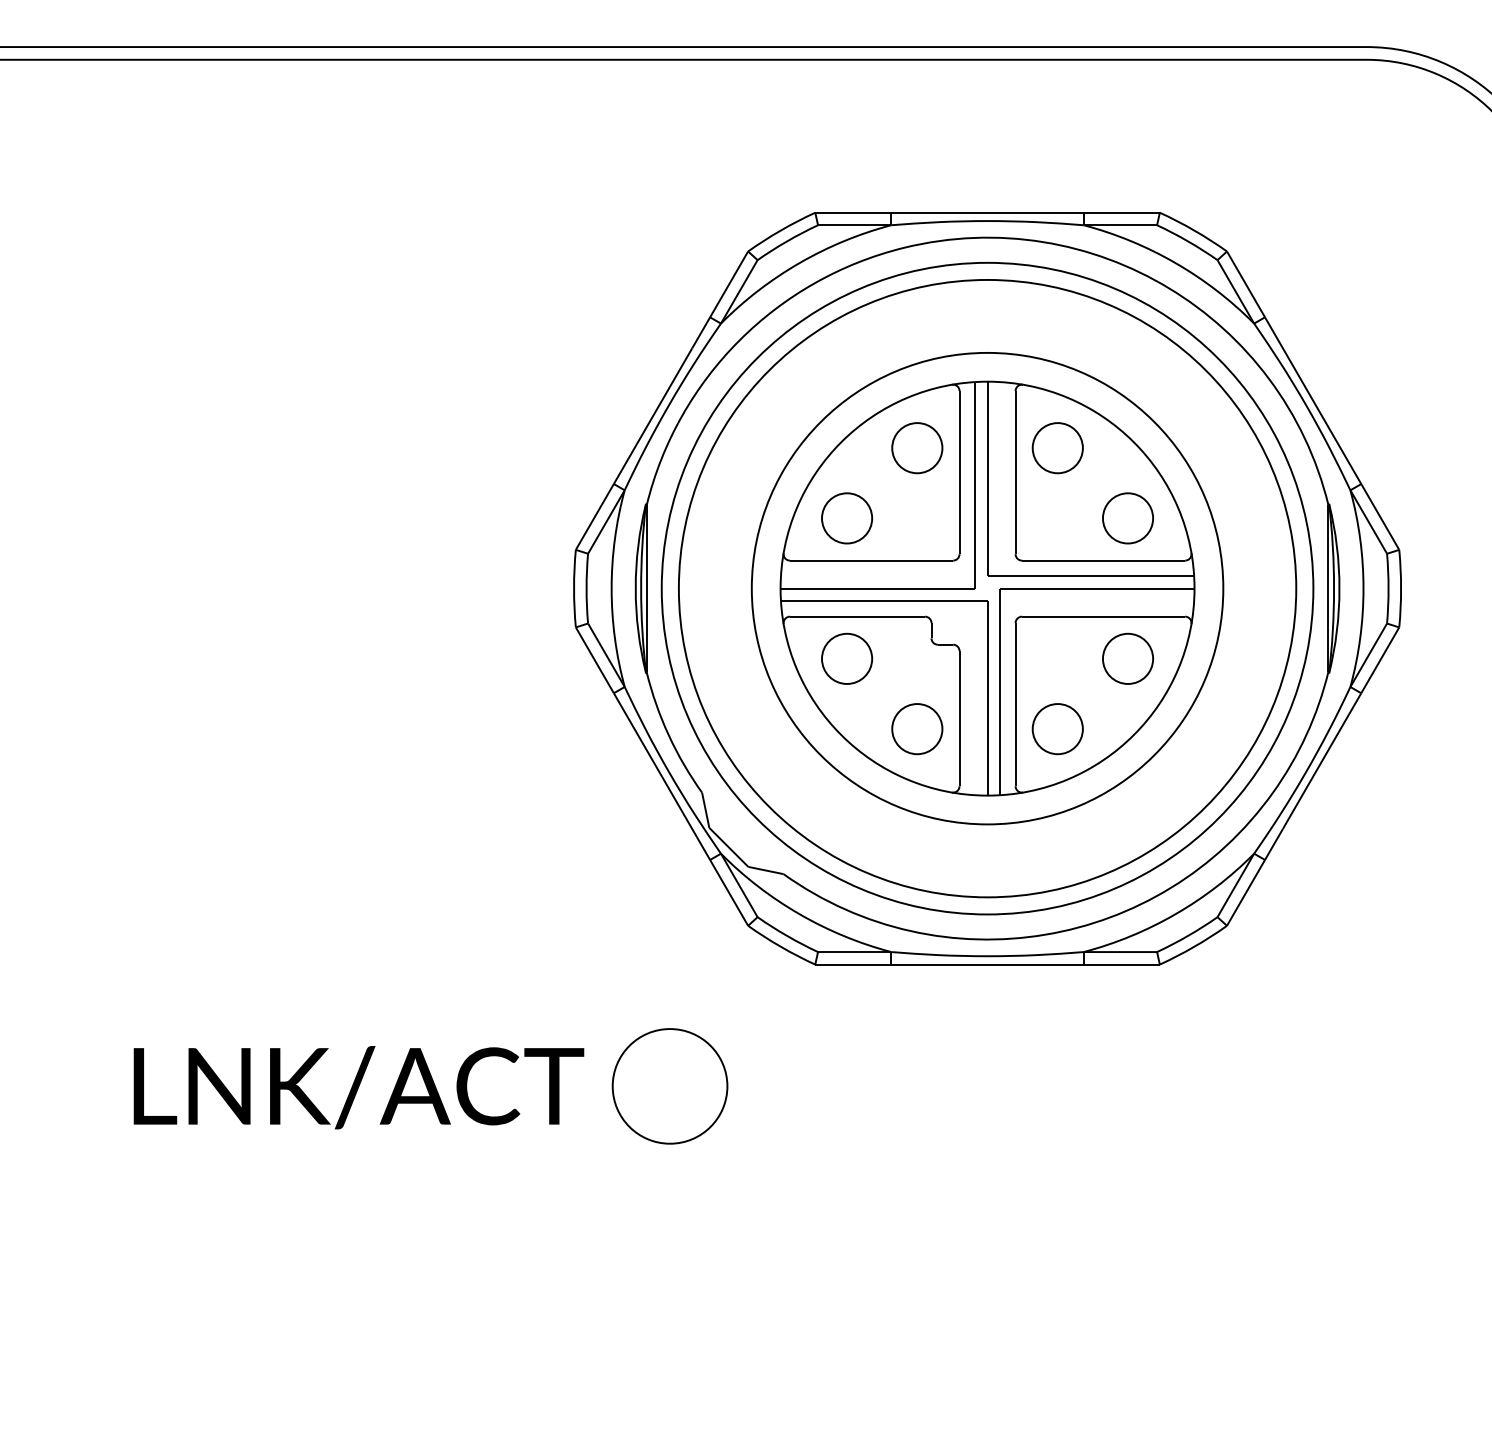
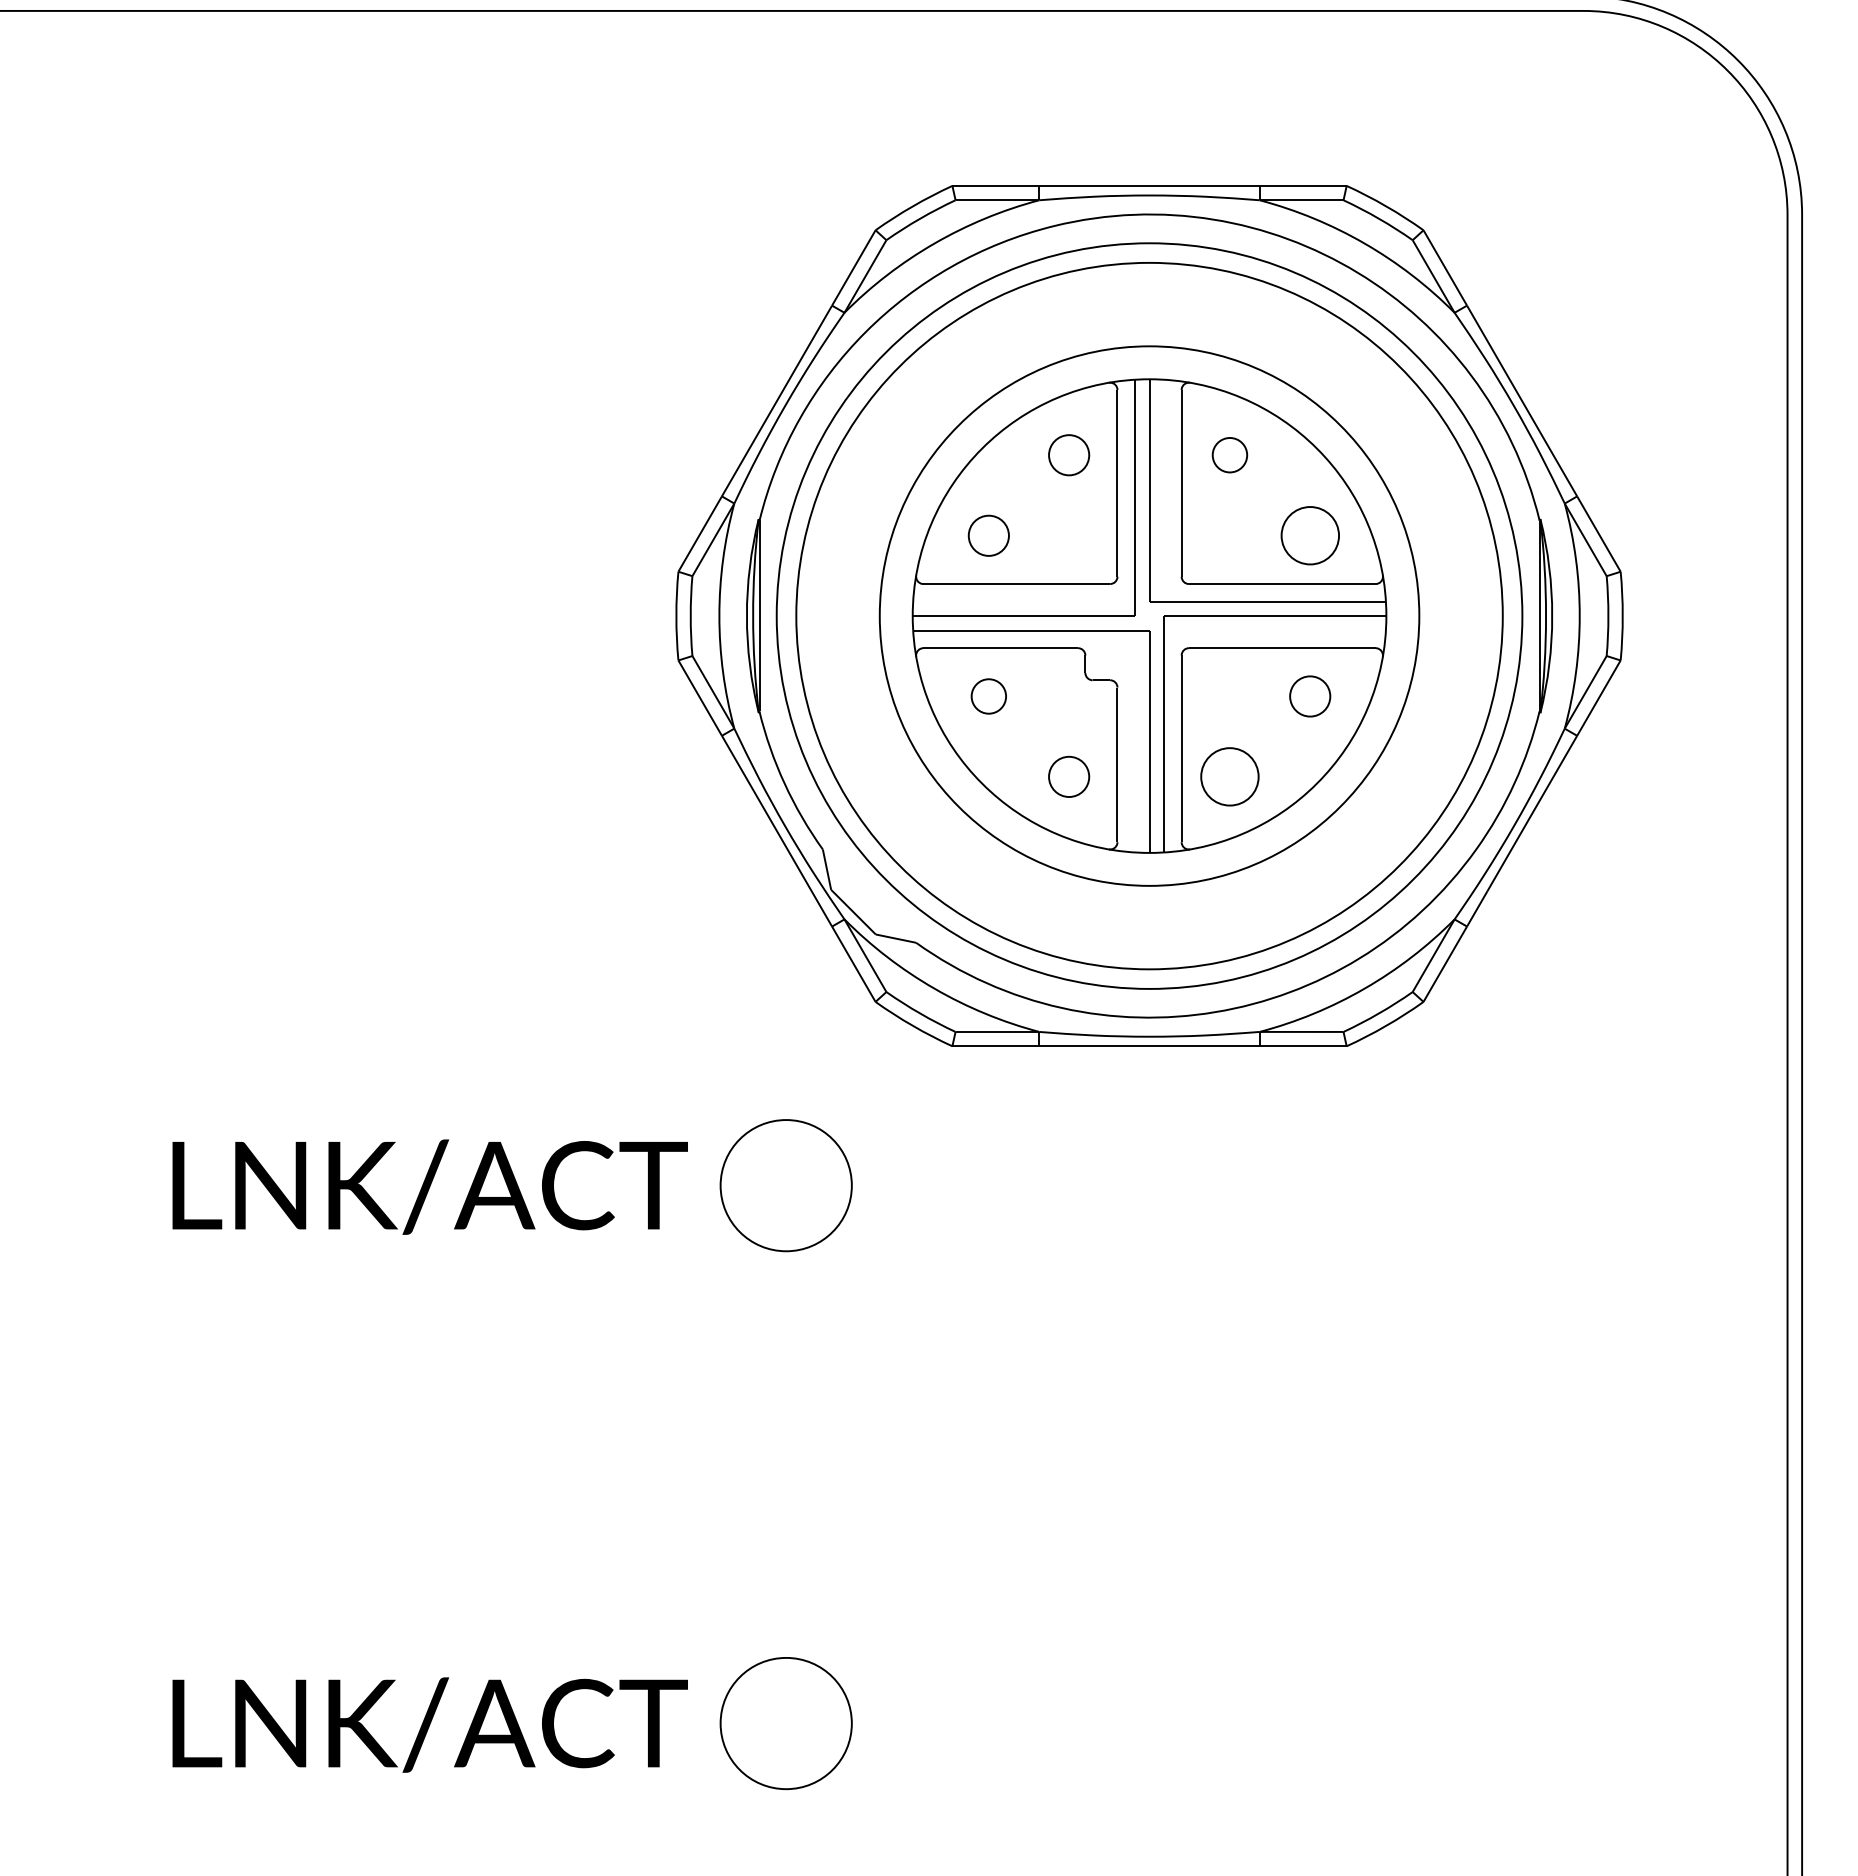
part: (916, 447) -> (1068, 454), size x0.7
part: (1057, 447) -> (1229, 454), size x0.6
part: (846, 518) -> (988, 535), size x0.7
part: (846, 658) -> (988, 696), size x0.6
part: (1127, 658) -> (1309, 696), size x0.7
part: (916, 728) -> (1068, 776), size x0.7

